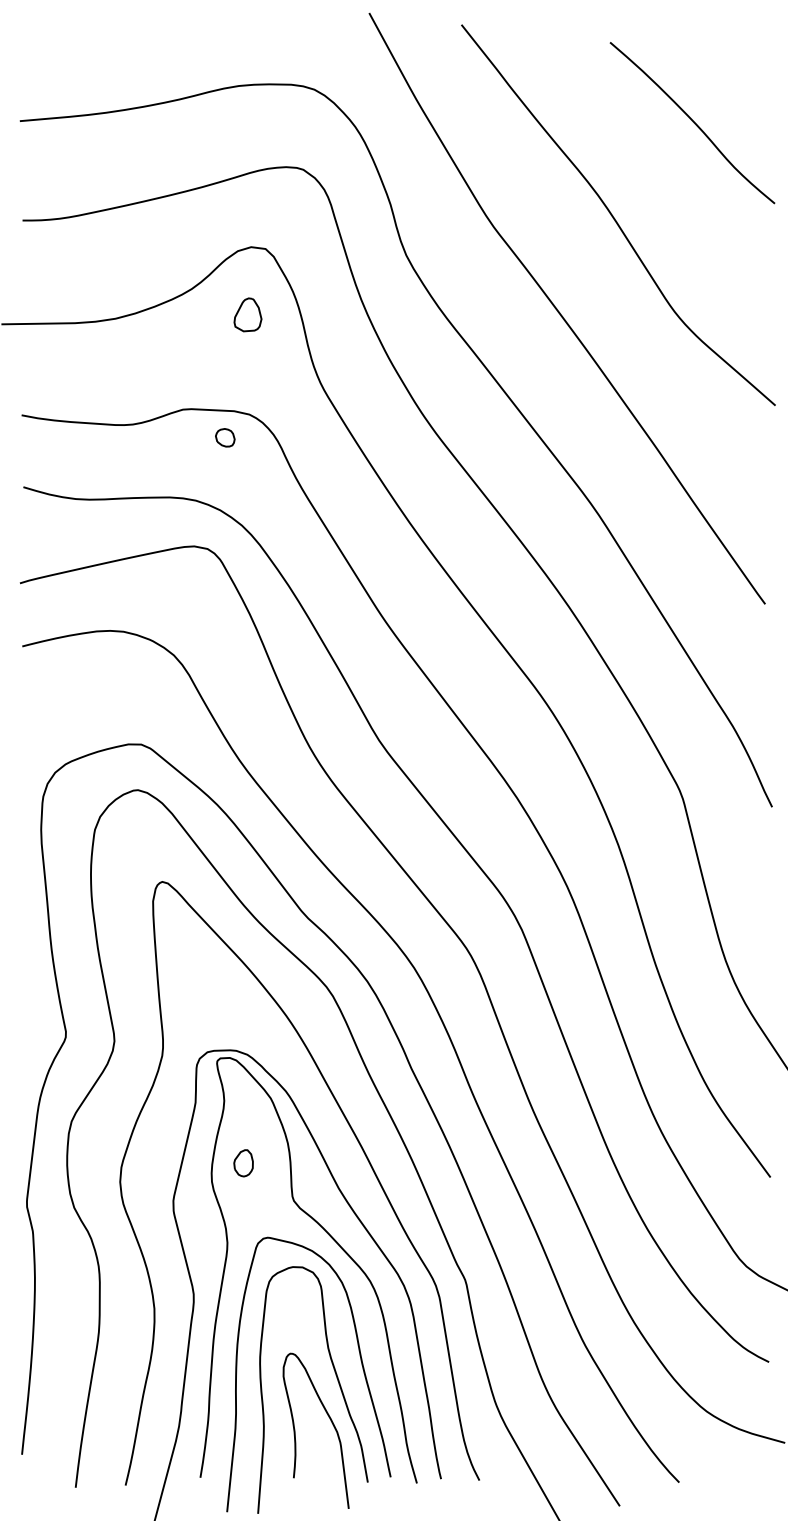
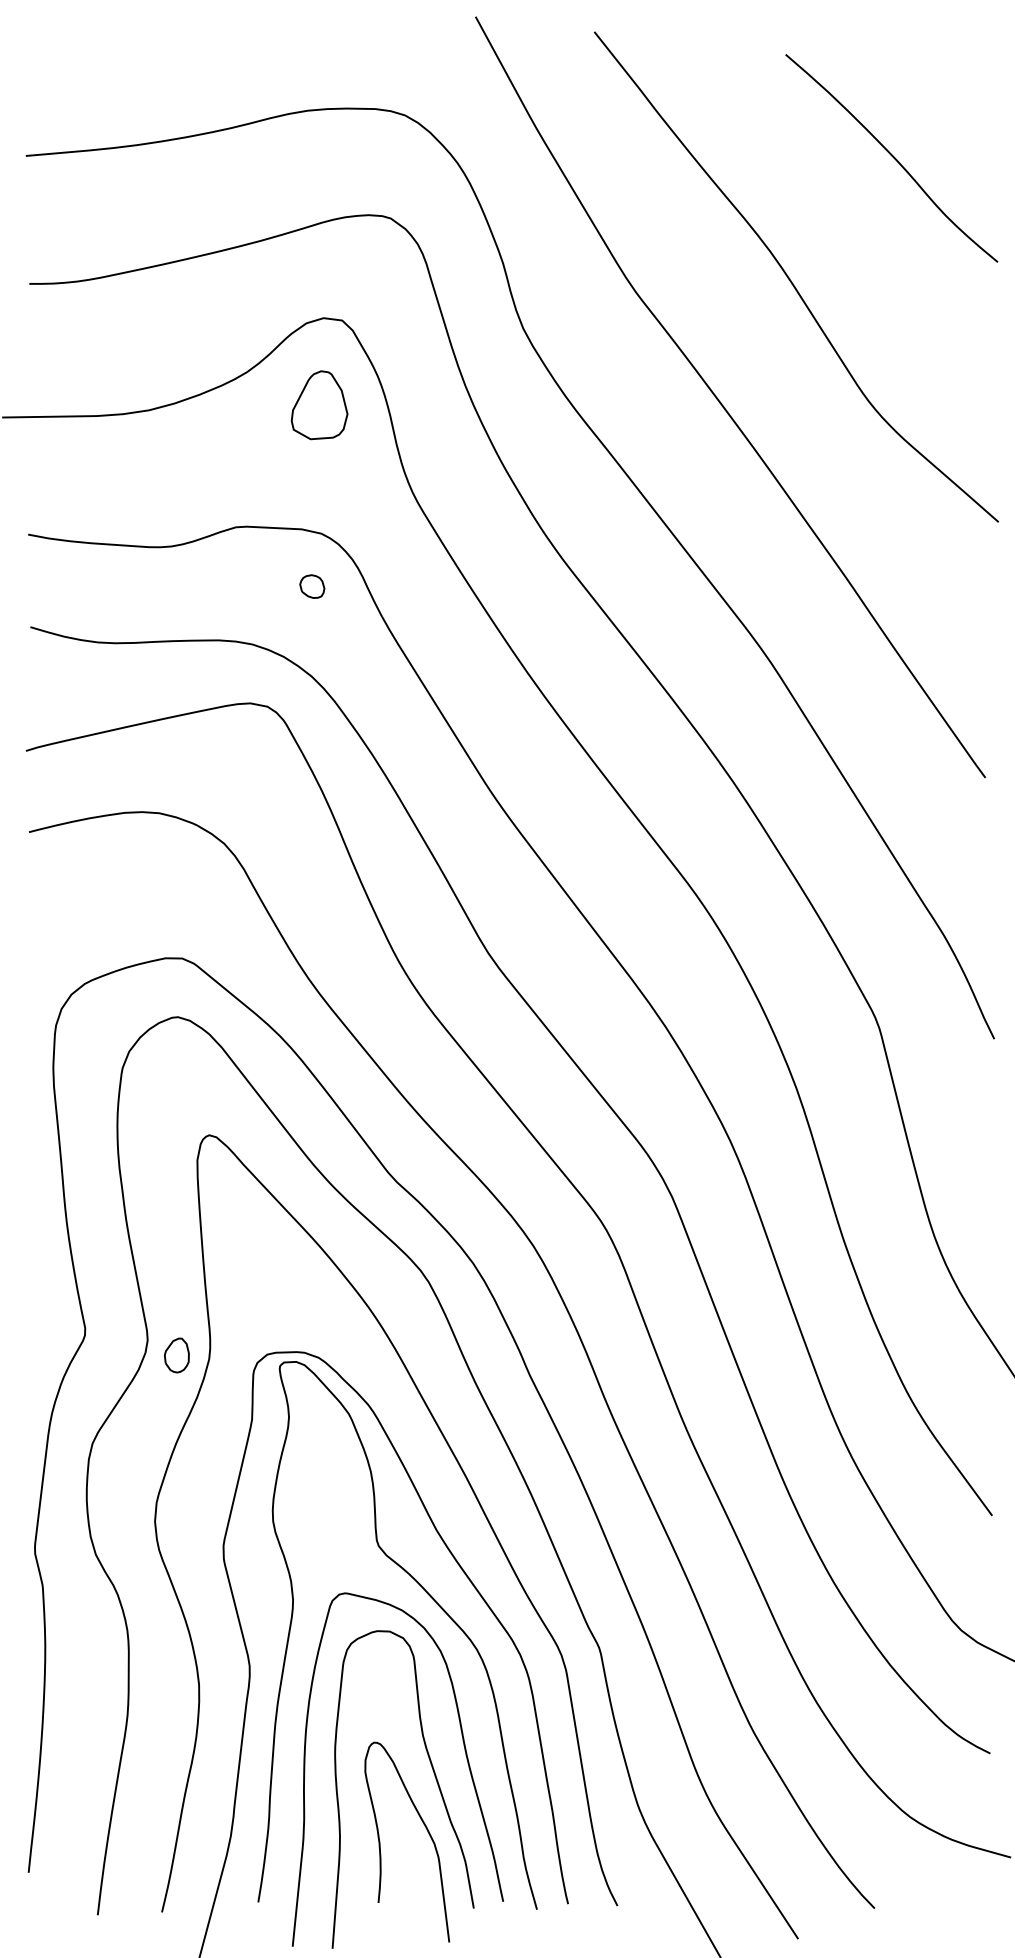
part: (247, 315) -> (319, 405), size x1.6
part: (225, 437) -> (312, 586), moved
part: (243, 1163) -> (176, 1355), moved

